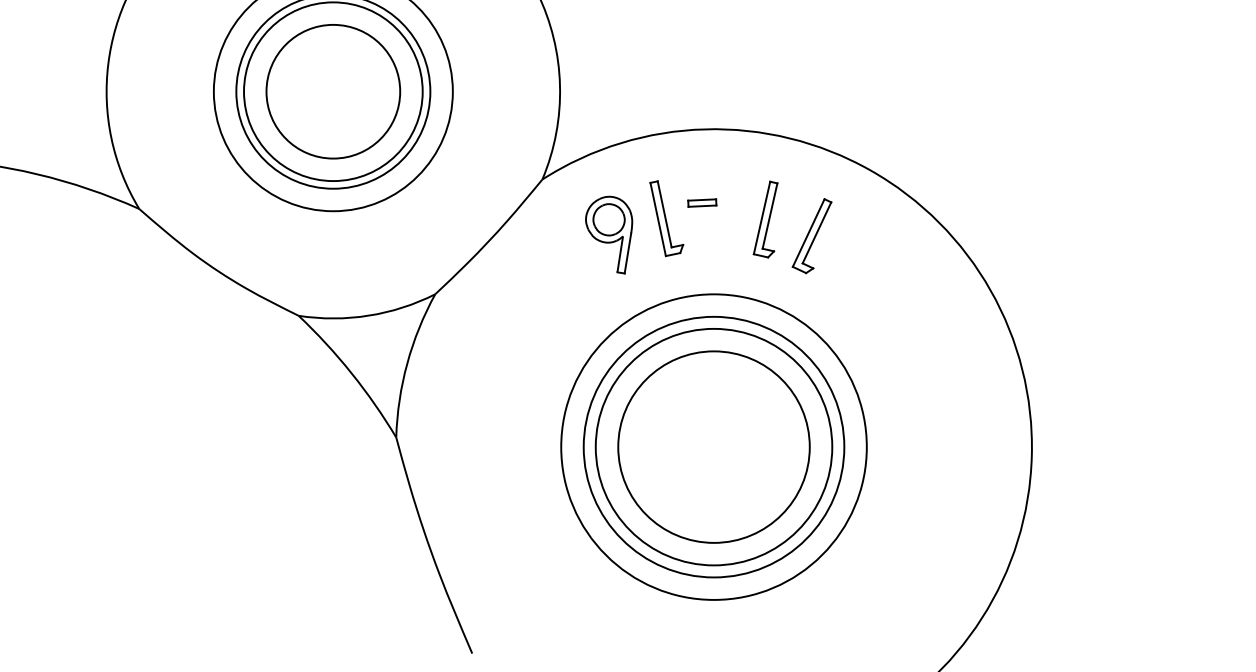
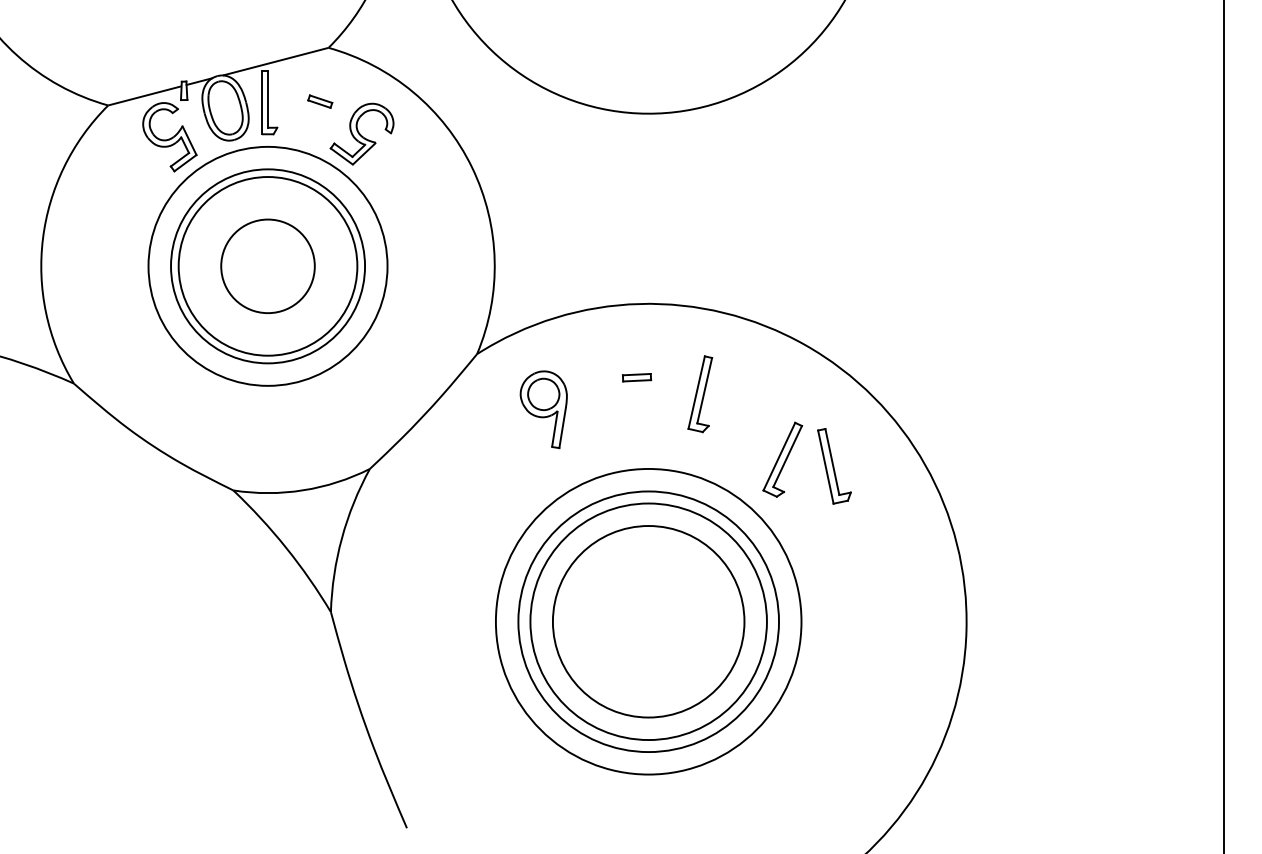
circle: (332, 91) -> (267, 266), size x0.7
part: (666, 218) -> (834, 466), moved
part: (811, 235) -> (782, 459), moved

